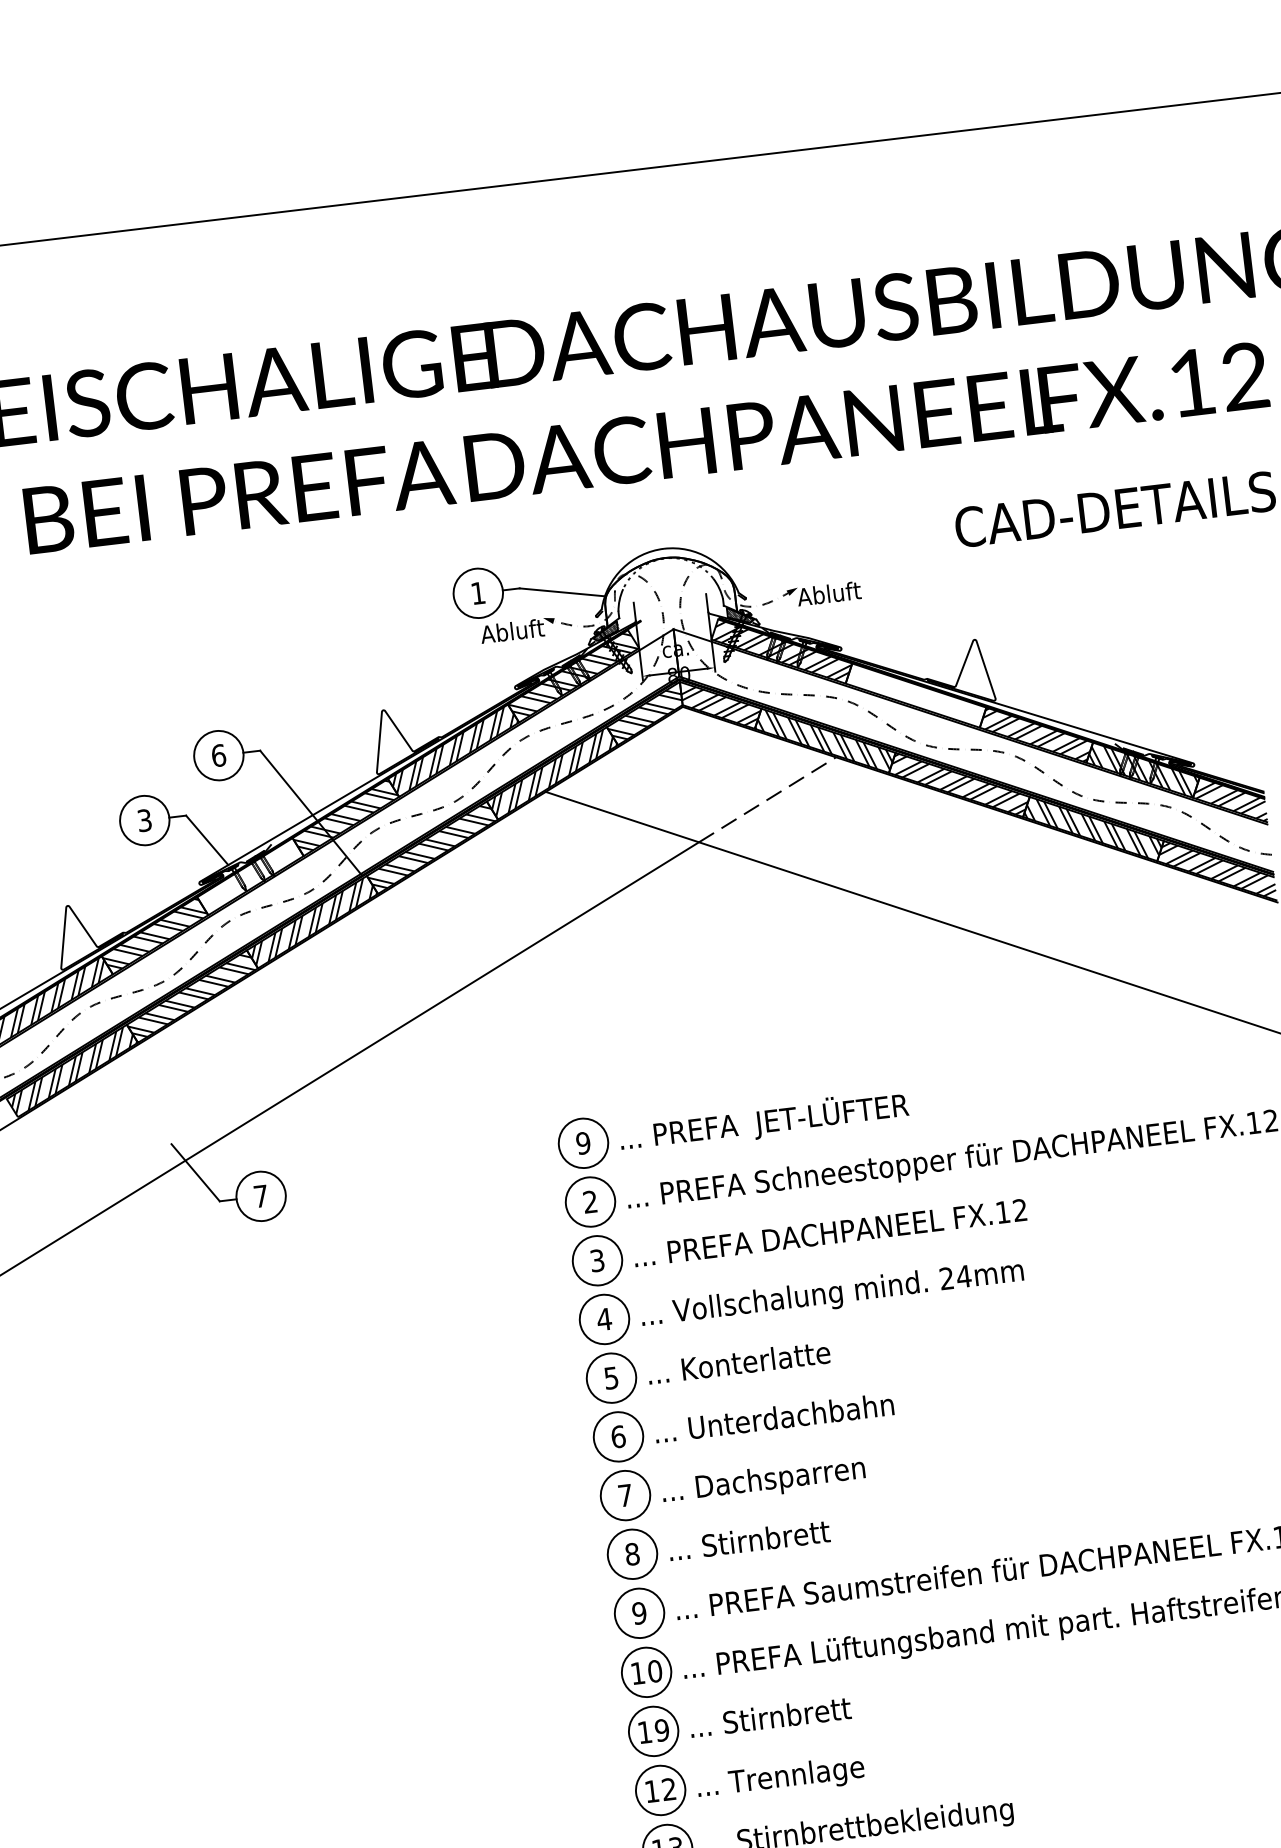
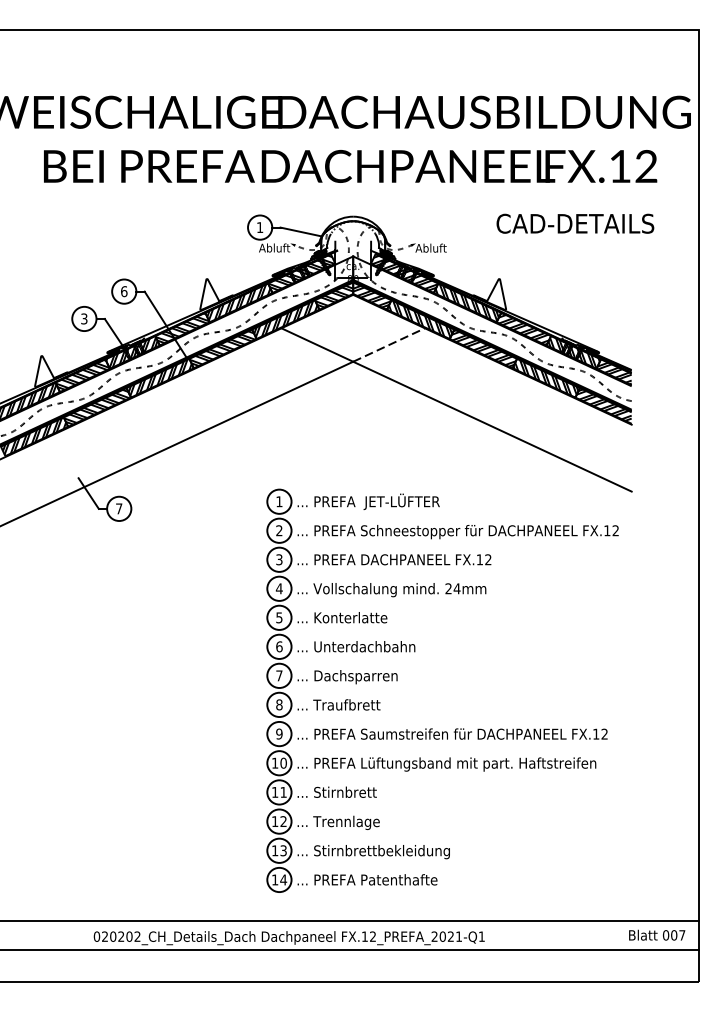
hatch: (913, 695) -> (466, 302), added
hatch: (248, 877) -> (131, 352), added
text: (583, 1142) -> (279, 501), 9 -> 1
text: (768, 1537) -> (346, 704), ... Stirnbrett -> ... Traufbrett
text: (661, 1728) -> (283, 791), 19 -> 11

